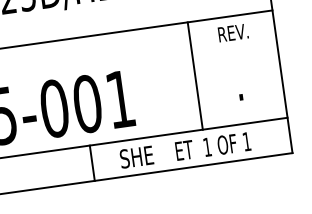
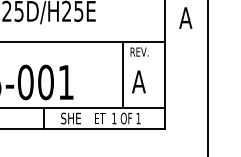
line: (195, 75) -> (123, 74), moved
text: (238, 81) -> (138, 81), . -> A

